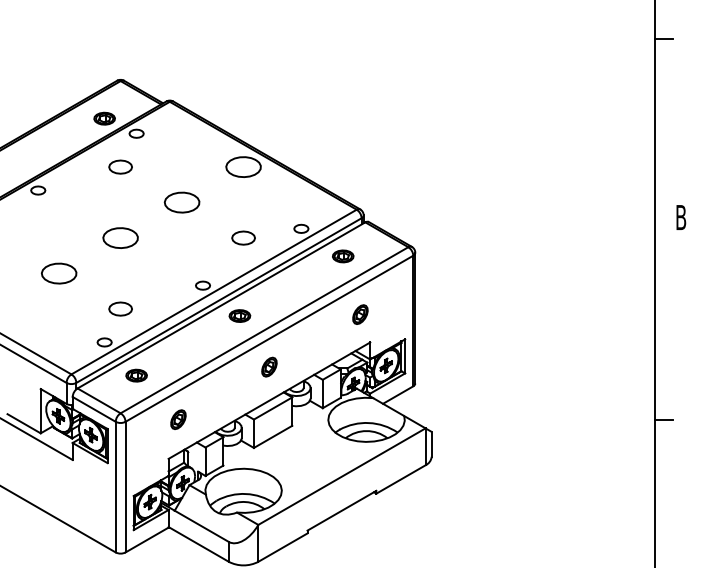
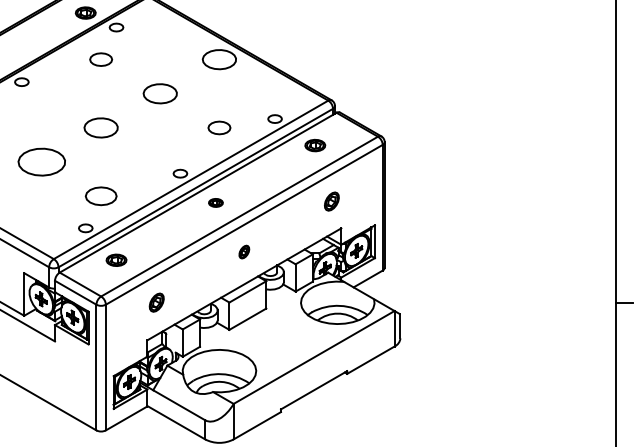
part: (59, 273) -> (42, 162), size x1.4
part: (120, 308) -> (101, 195), size x1.4
part: (239, 315) -> (215, 202), size x0.7
part: (269, 366) -> (244, 251), size x0.7

